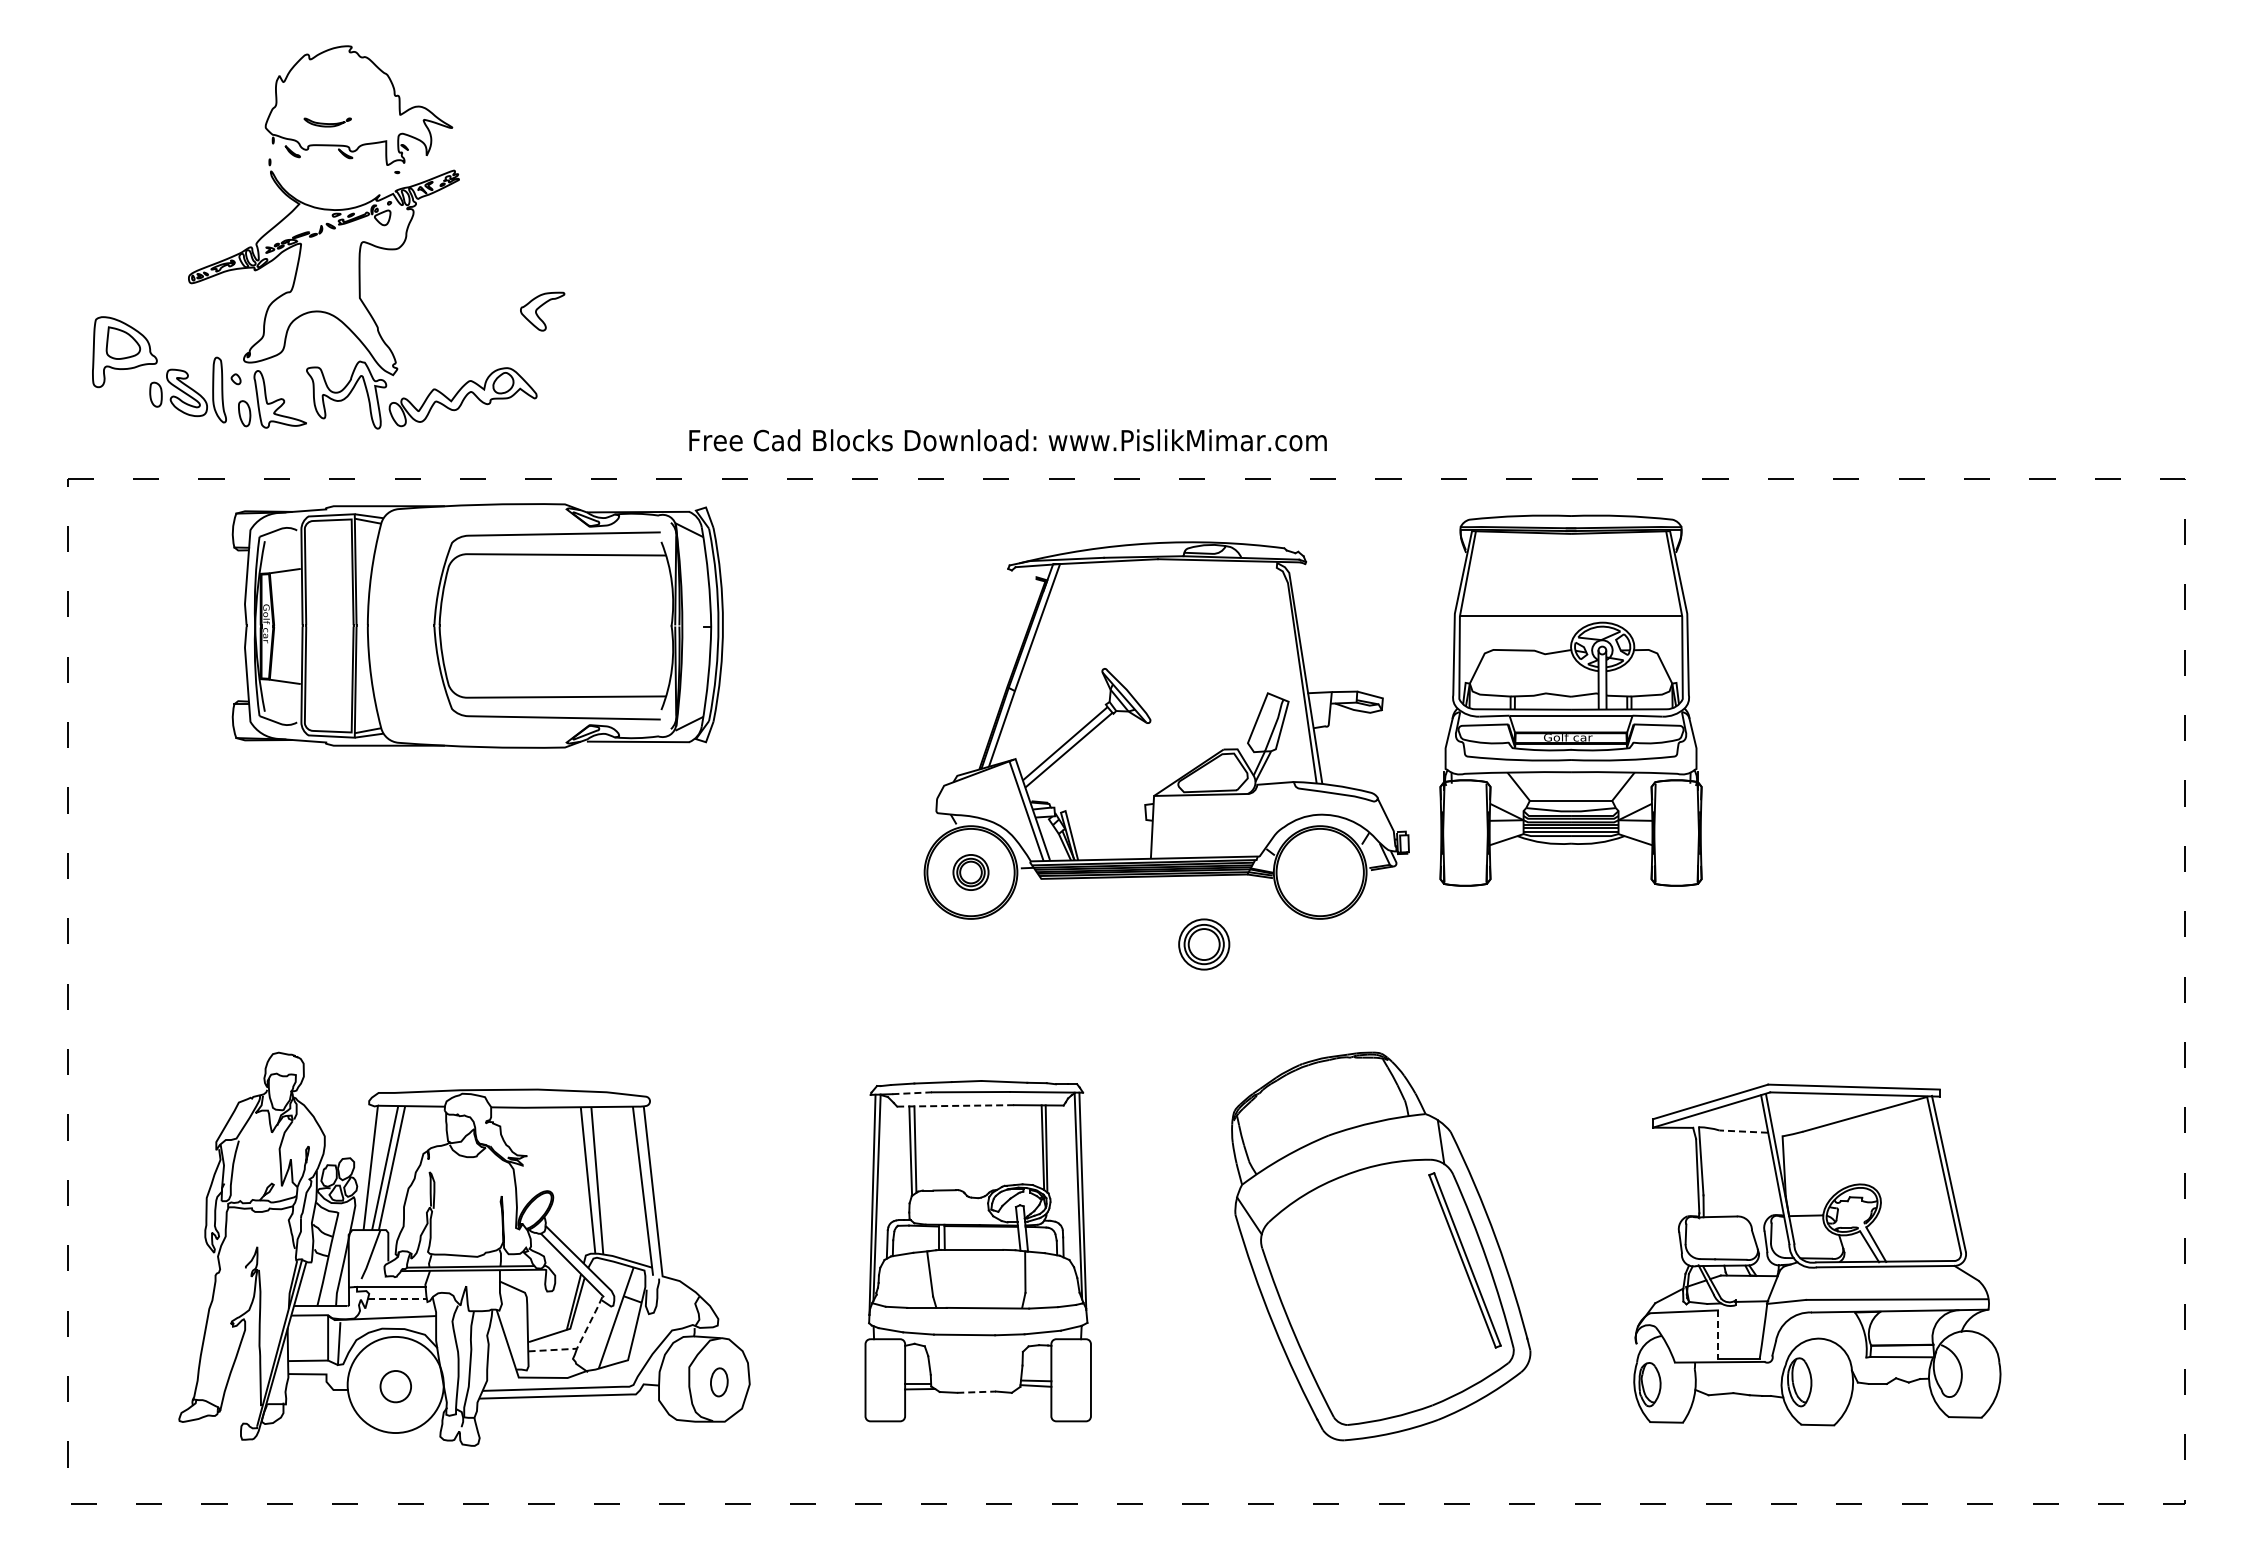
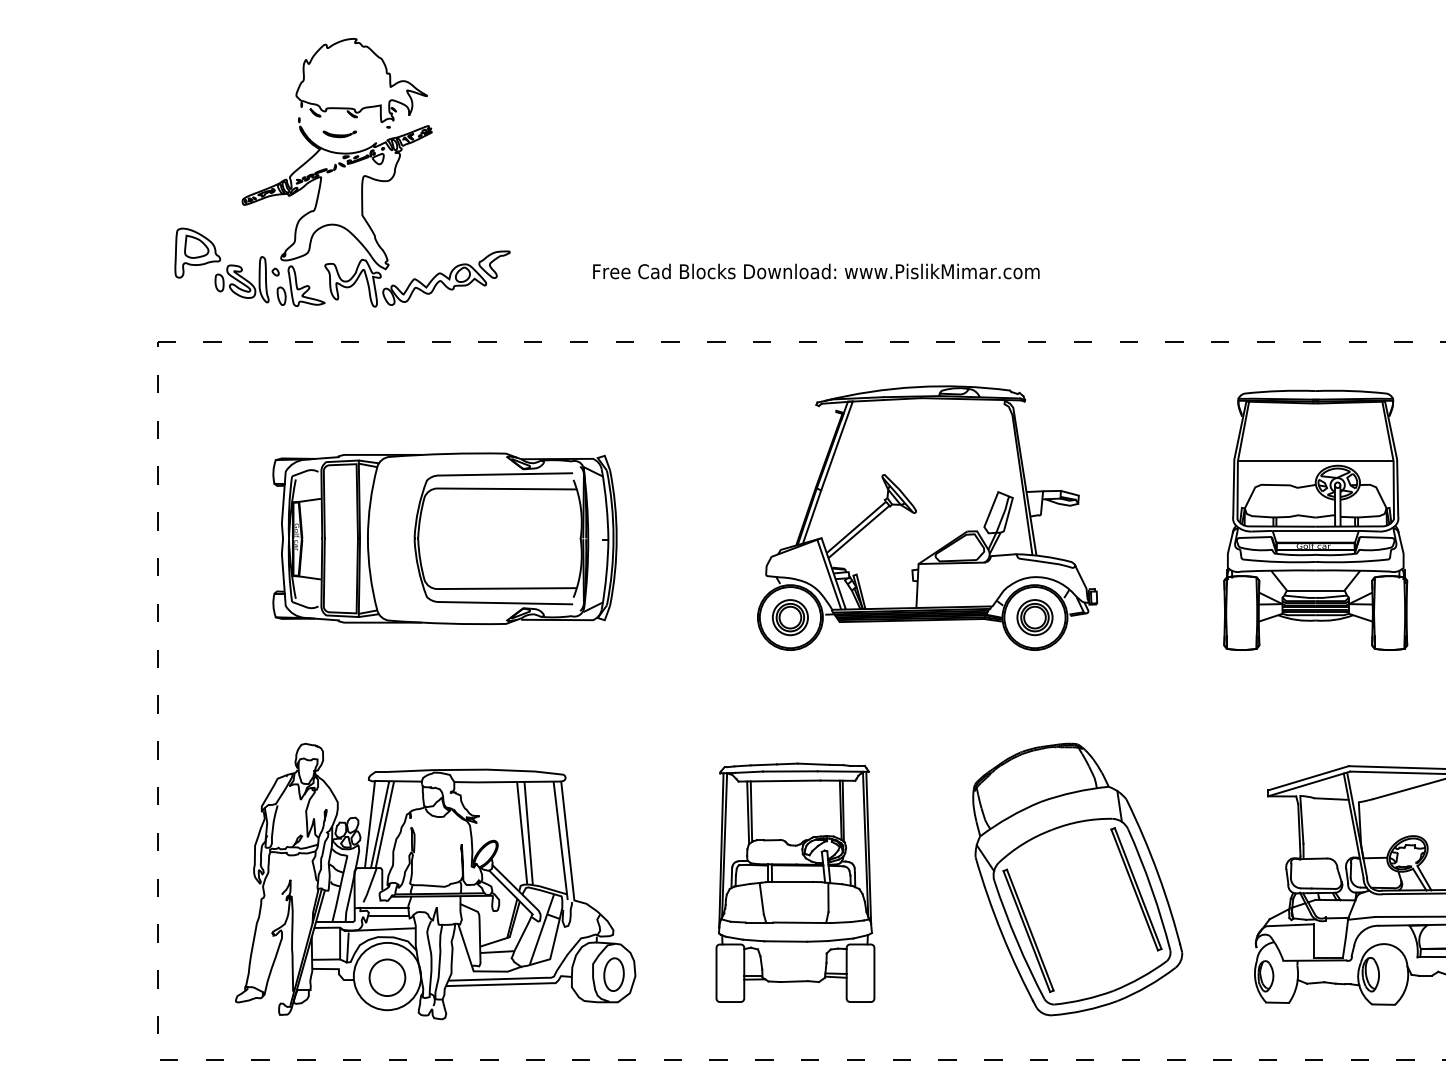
part: (327, 122) -> (339, 134), moved
part: (542, 311) -> (494, 264), moved
text: (1007, 440) -> (815, 271), moved
part: (477, 625) -> (444, 538), moved
part: (1570, 700) -> (1315, 520), moved
part: (970, 872) -> (790, 617), size x1.43
part: (1204, 944) -> (1035, 617), moved
line: (912, 1093) -> (749, 772), dashed -> solid
line: (955, 1105) -> (779, 780), dashed -> solid
line: (1743, 1131) -> (1331, 799), dashed -> solid
line: (398, 1298) -> (389, 915), dashed -> solid
part: (1310, 1319) -> (1028, 930), added
line: (1718, 1335) -> (1313, 941), dashed -> solid
line: (579, 1343) -> (516, 947), dashed -> solid
part: (719, 1382) -> (614, 974), size x1.67
part: (395, 1386) -> (387, 977), size x1.67
line: (977, 1392) -> (794, 981), dashed -> solid

